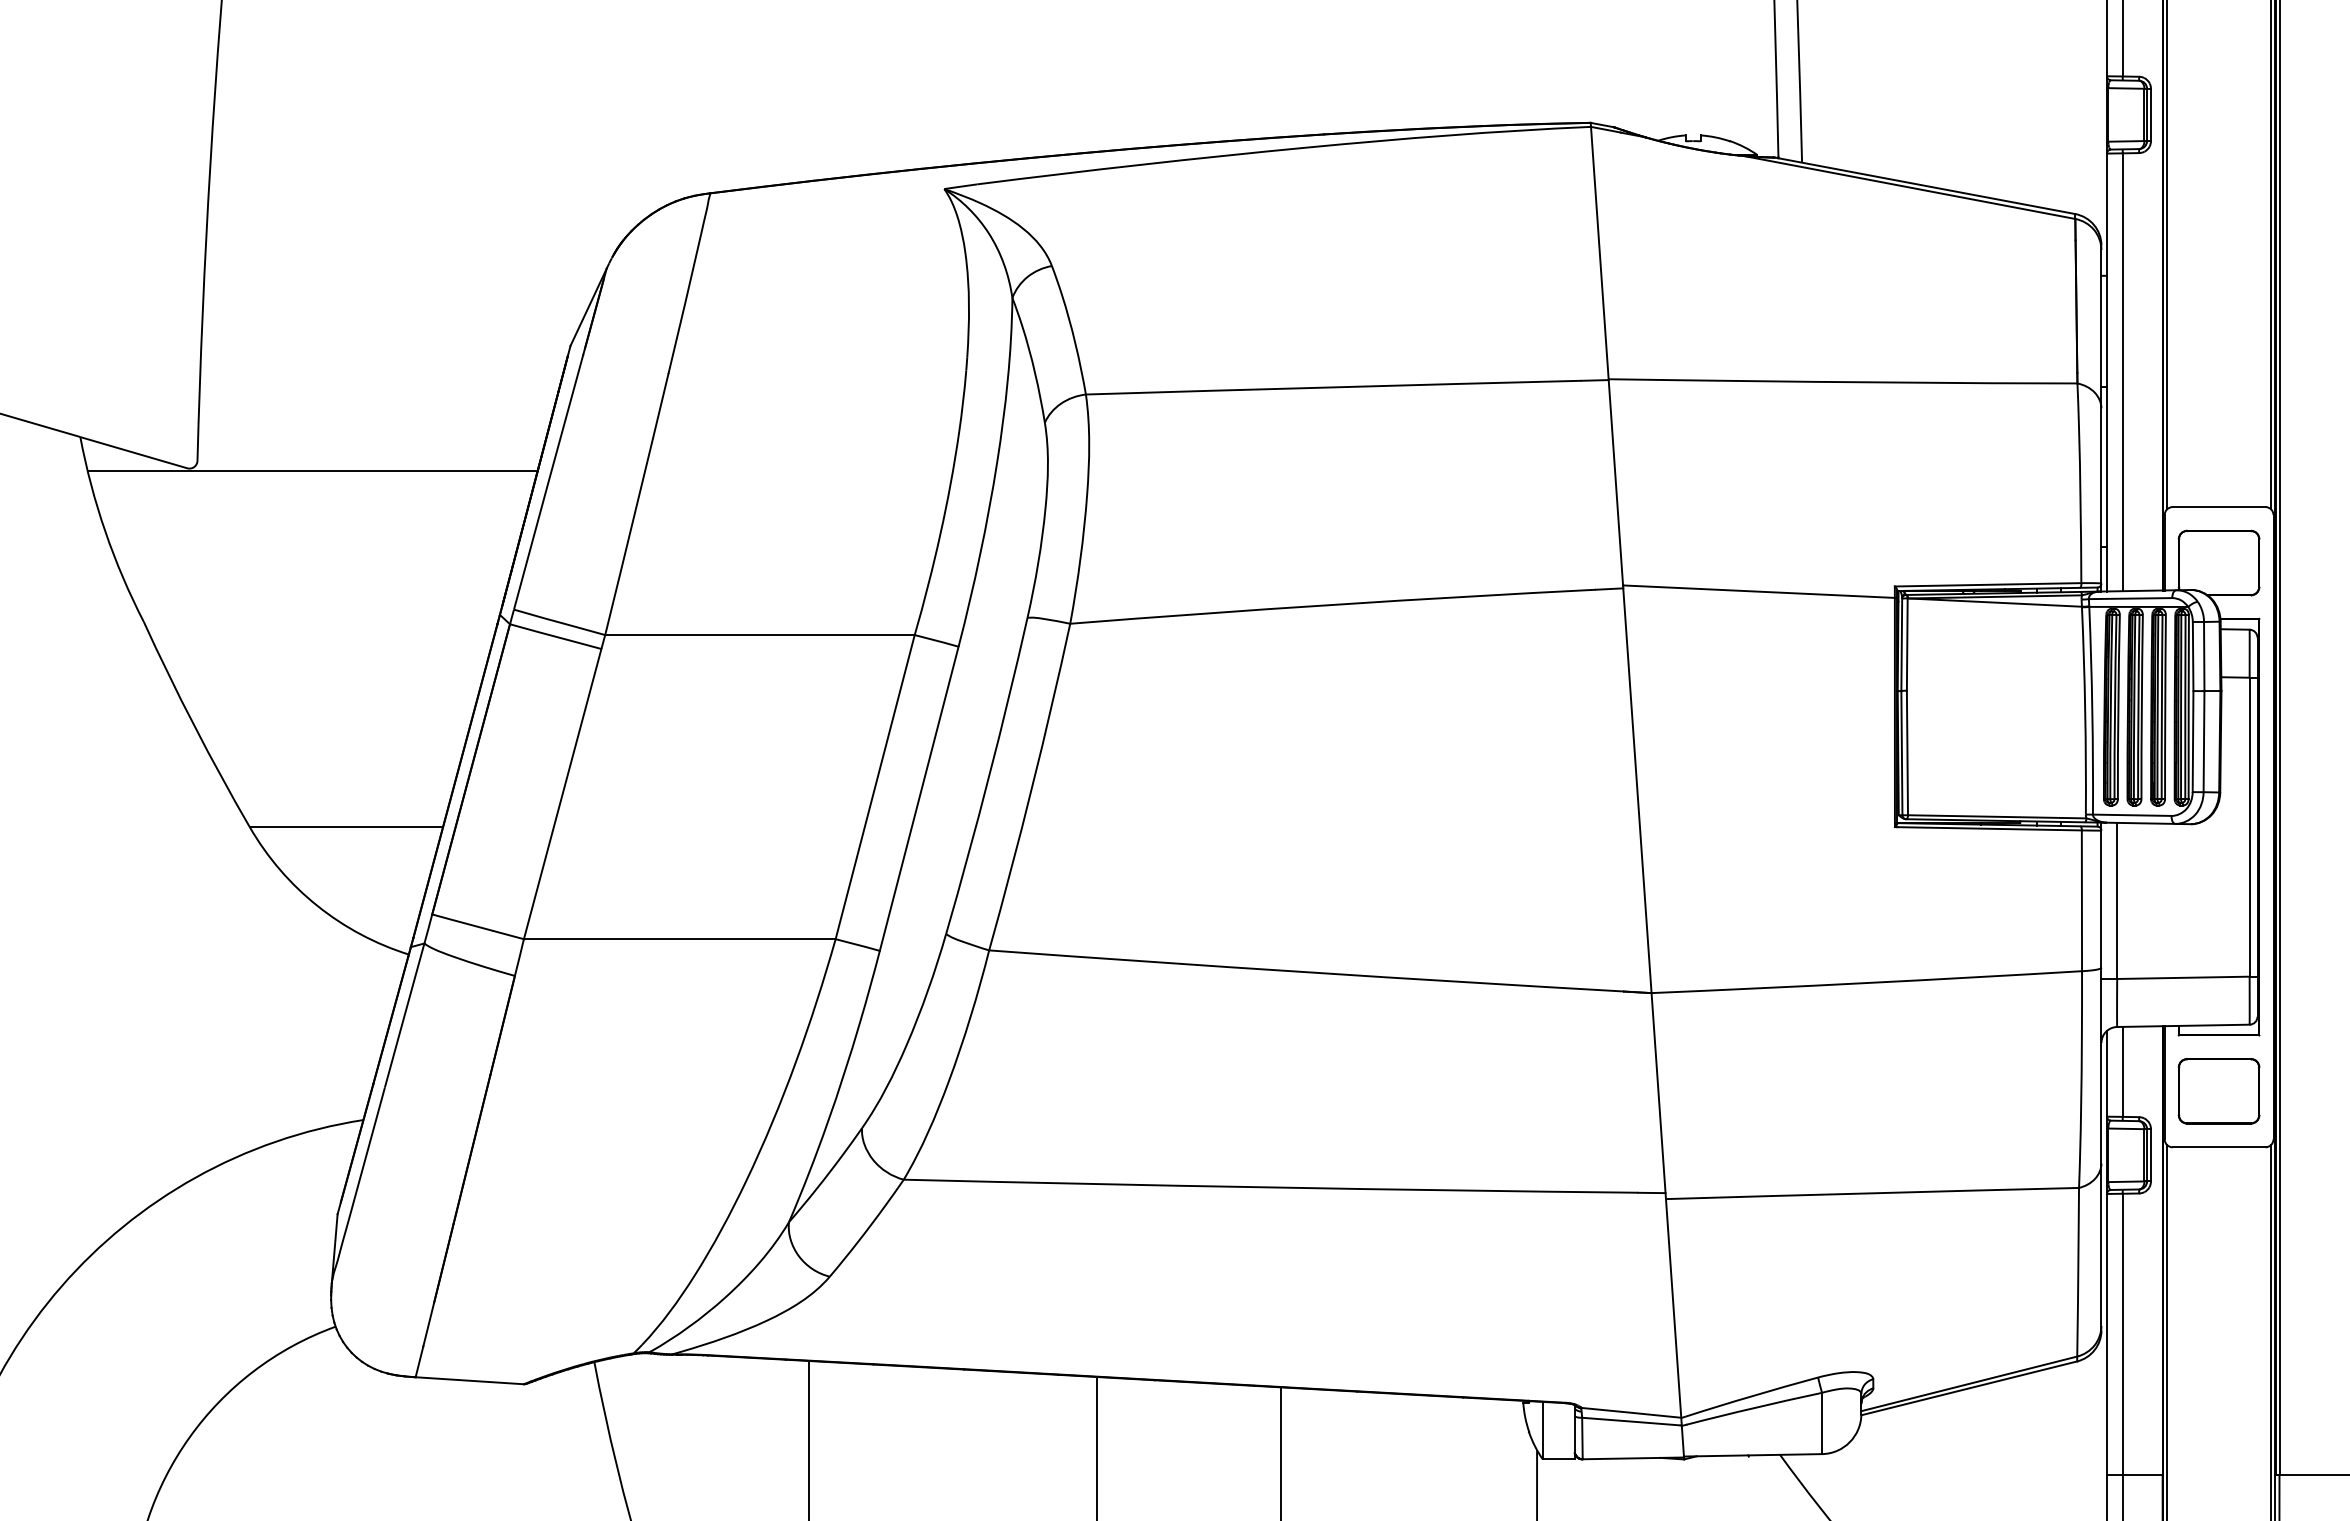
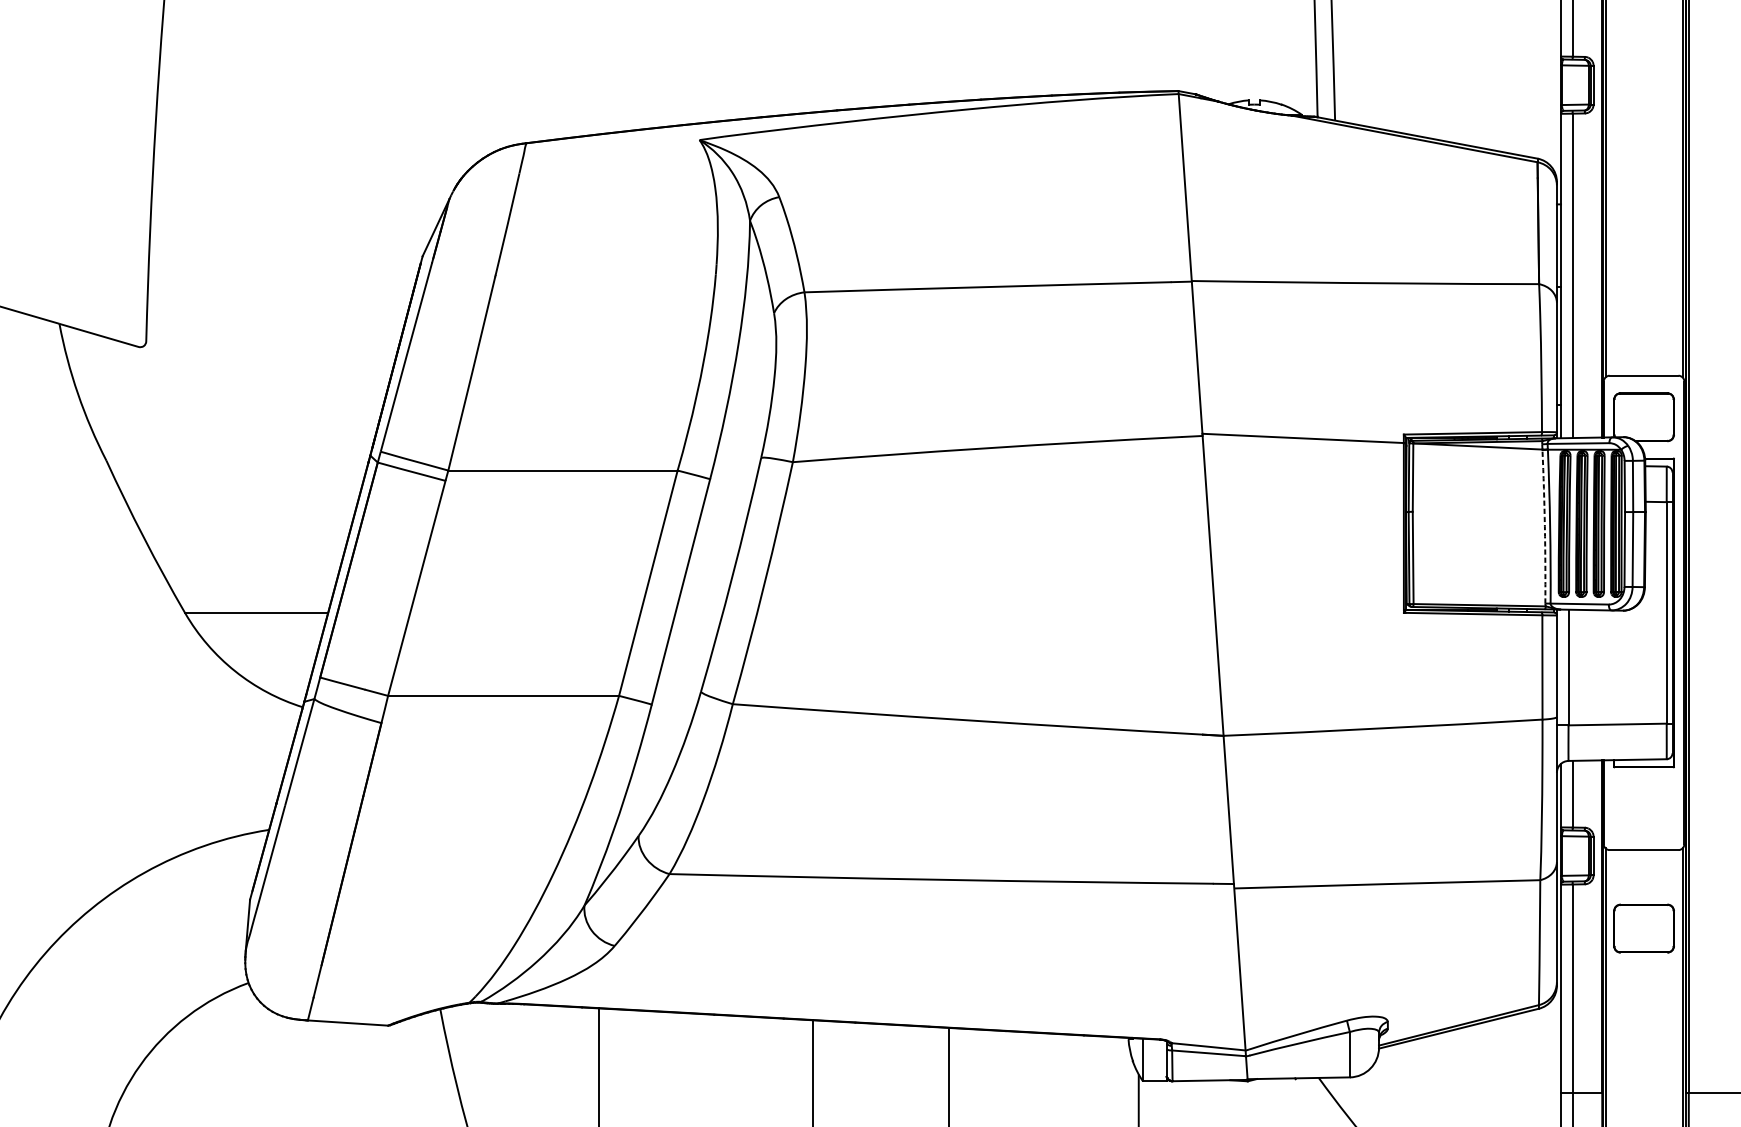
line: (312, 471) -> (231, 349), removed
arc: (2085, 710) -> (1545, 526), solid -> dashed
part: (2218, 1091) -> (1643, 928), moved

